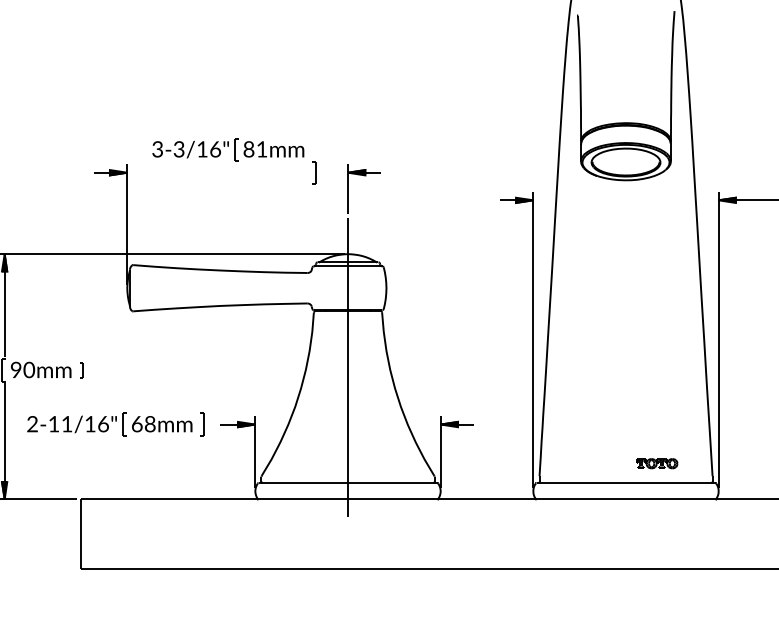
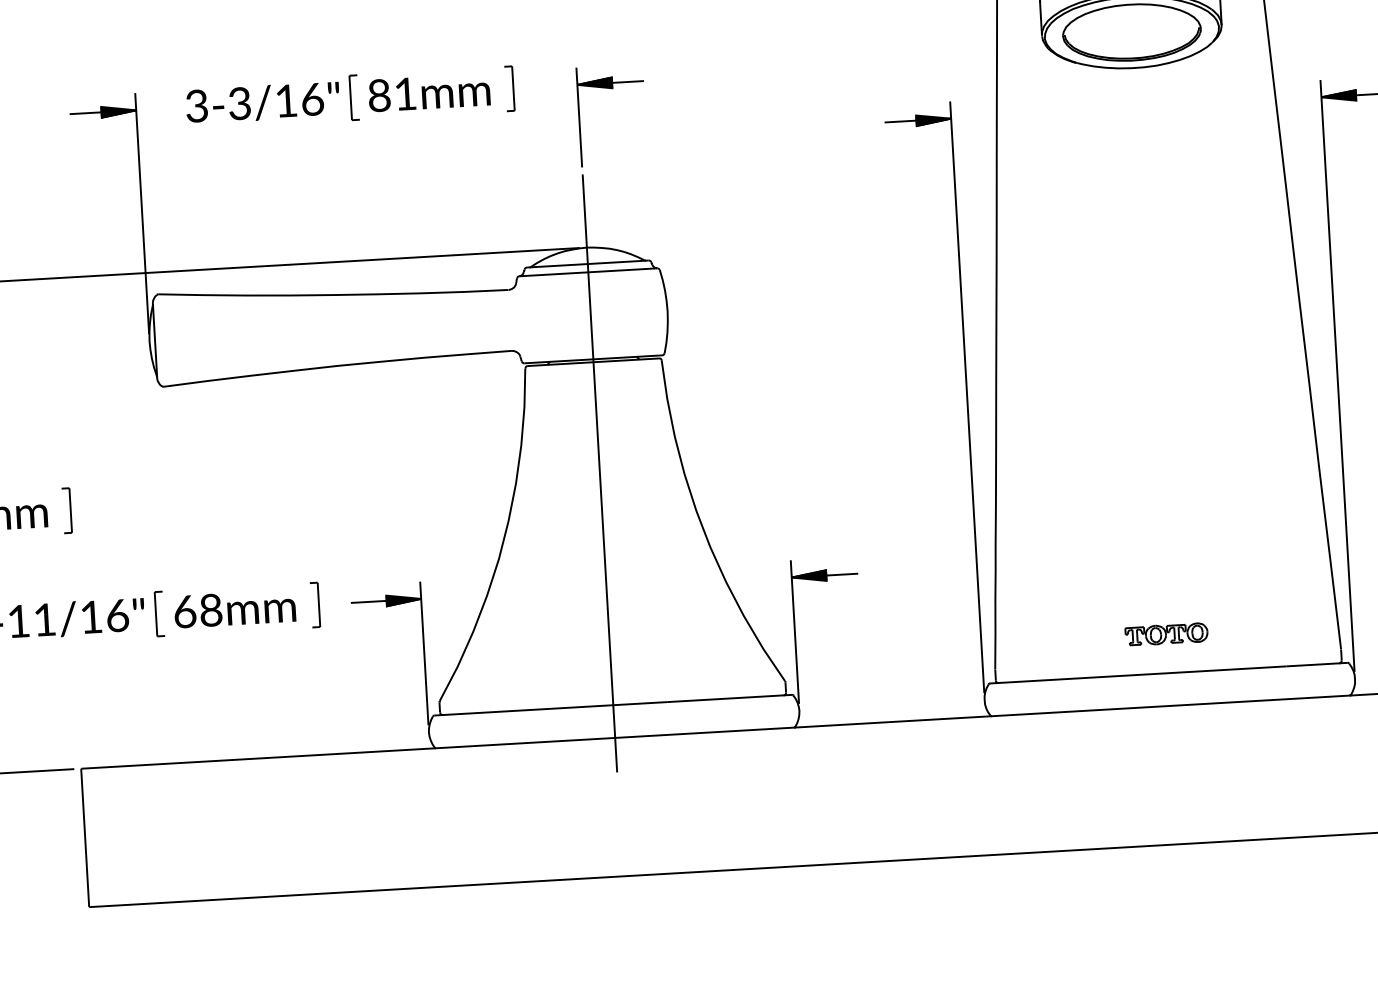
part: (228, 149) -> (338, 98), moved
part: (81, 370) -> (67, 510), size x1.43
part: (657, 463) -> (1167, 634), moved

